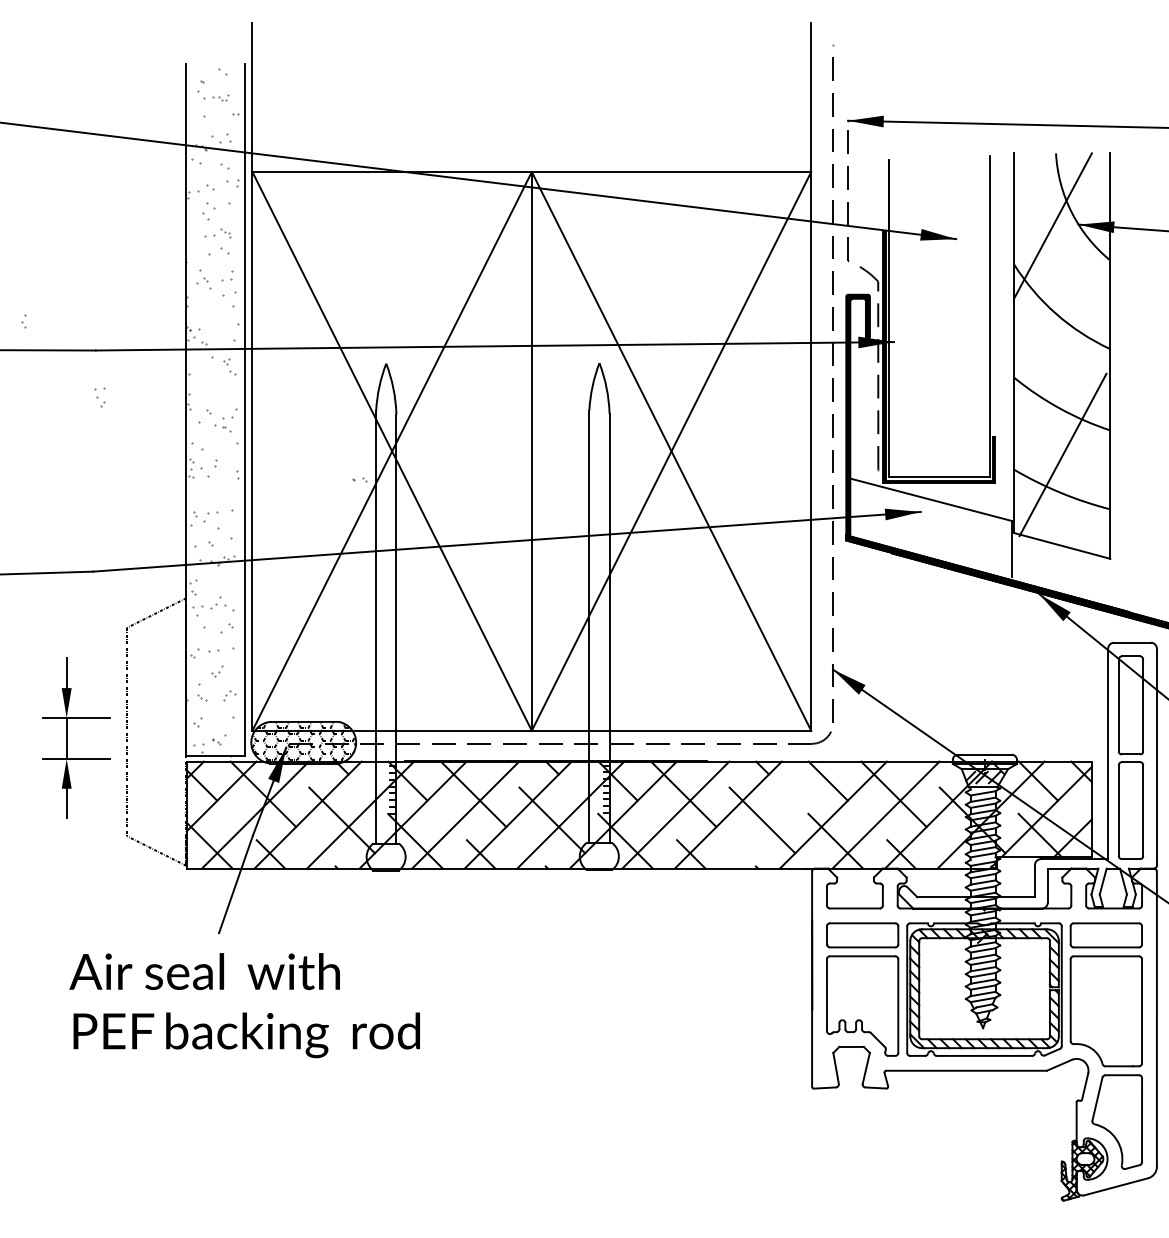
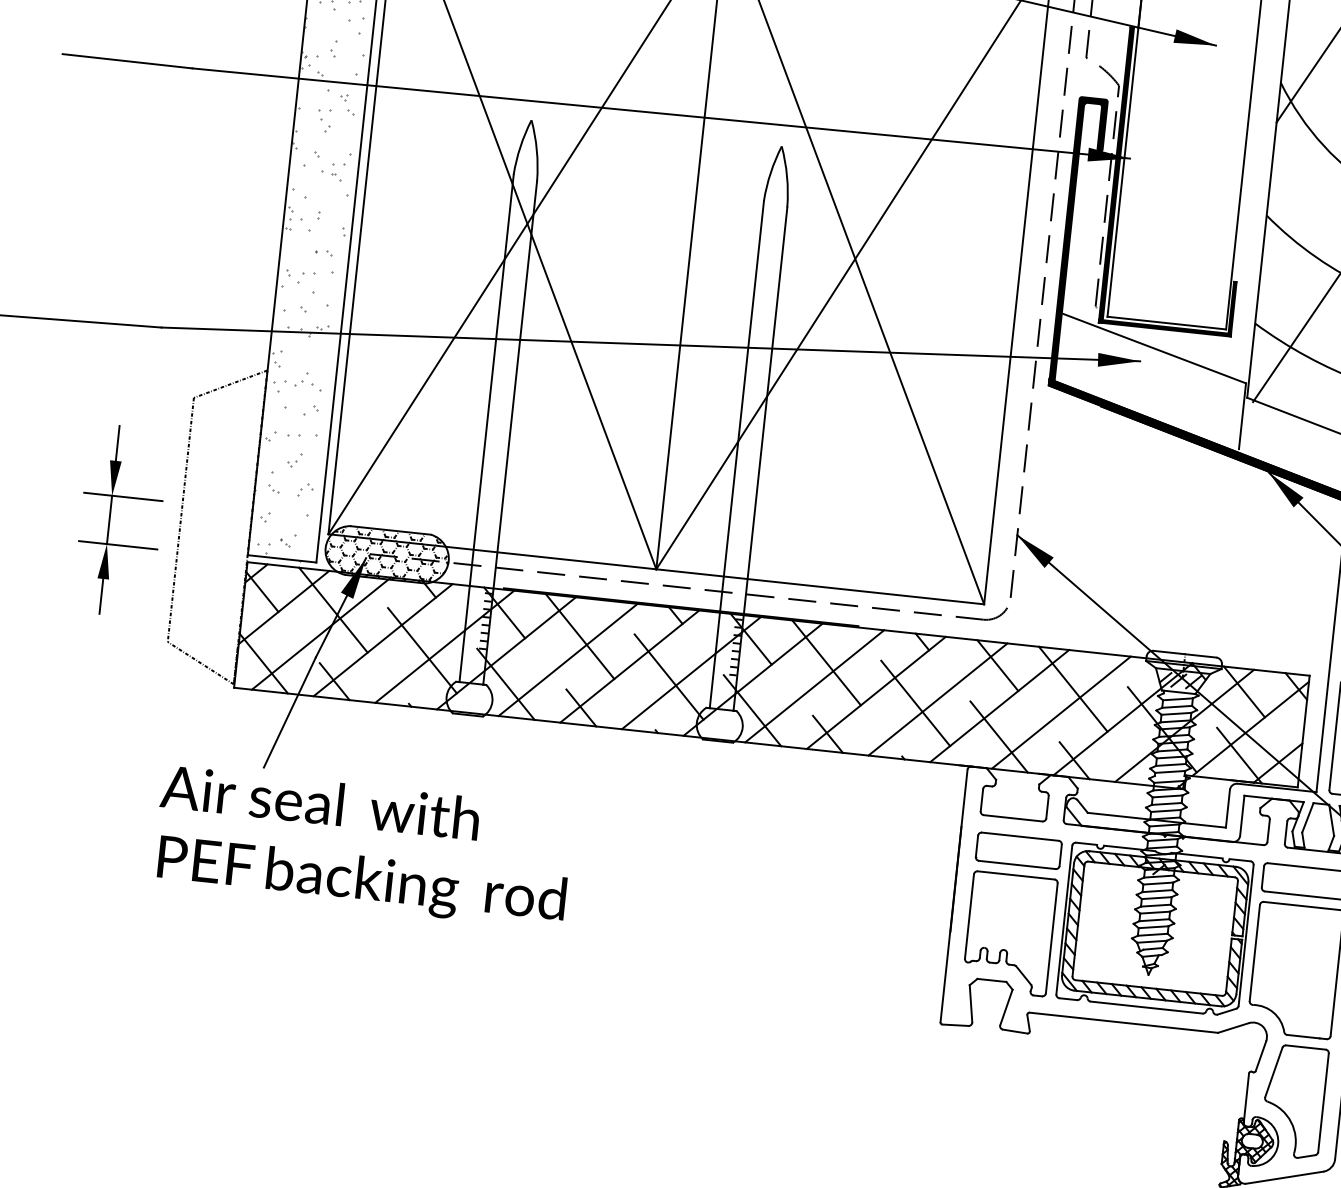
part: (23, 321) -> (332, 48), moved
part: (99, 397) -> (324, 120), moved
part: (359, 479) -> (323, 252), moved
line: (780, 814) -> (937, 698), added
text: (244, 1005) -> (362, 847), moved

